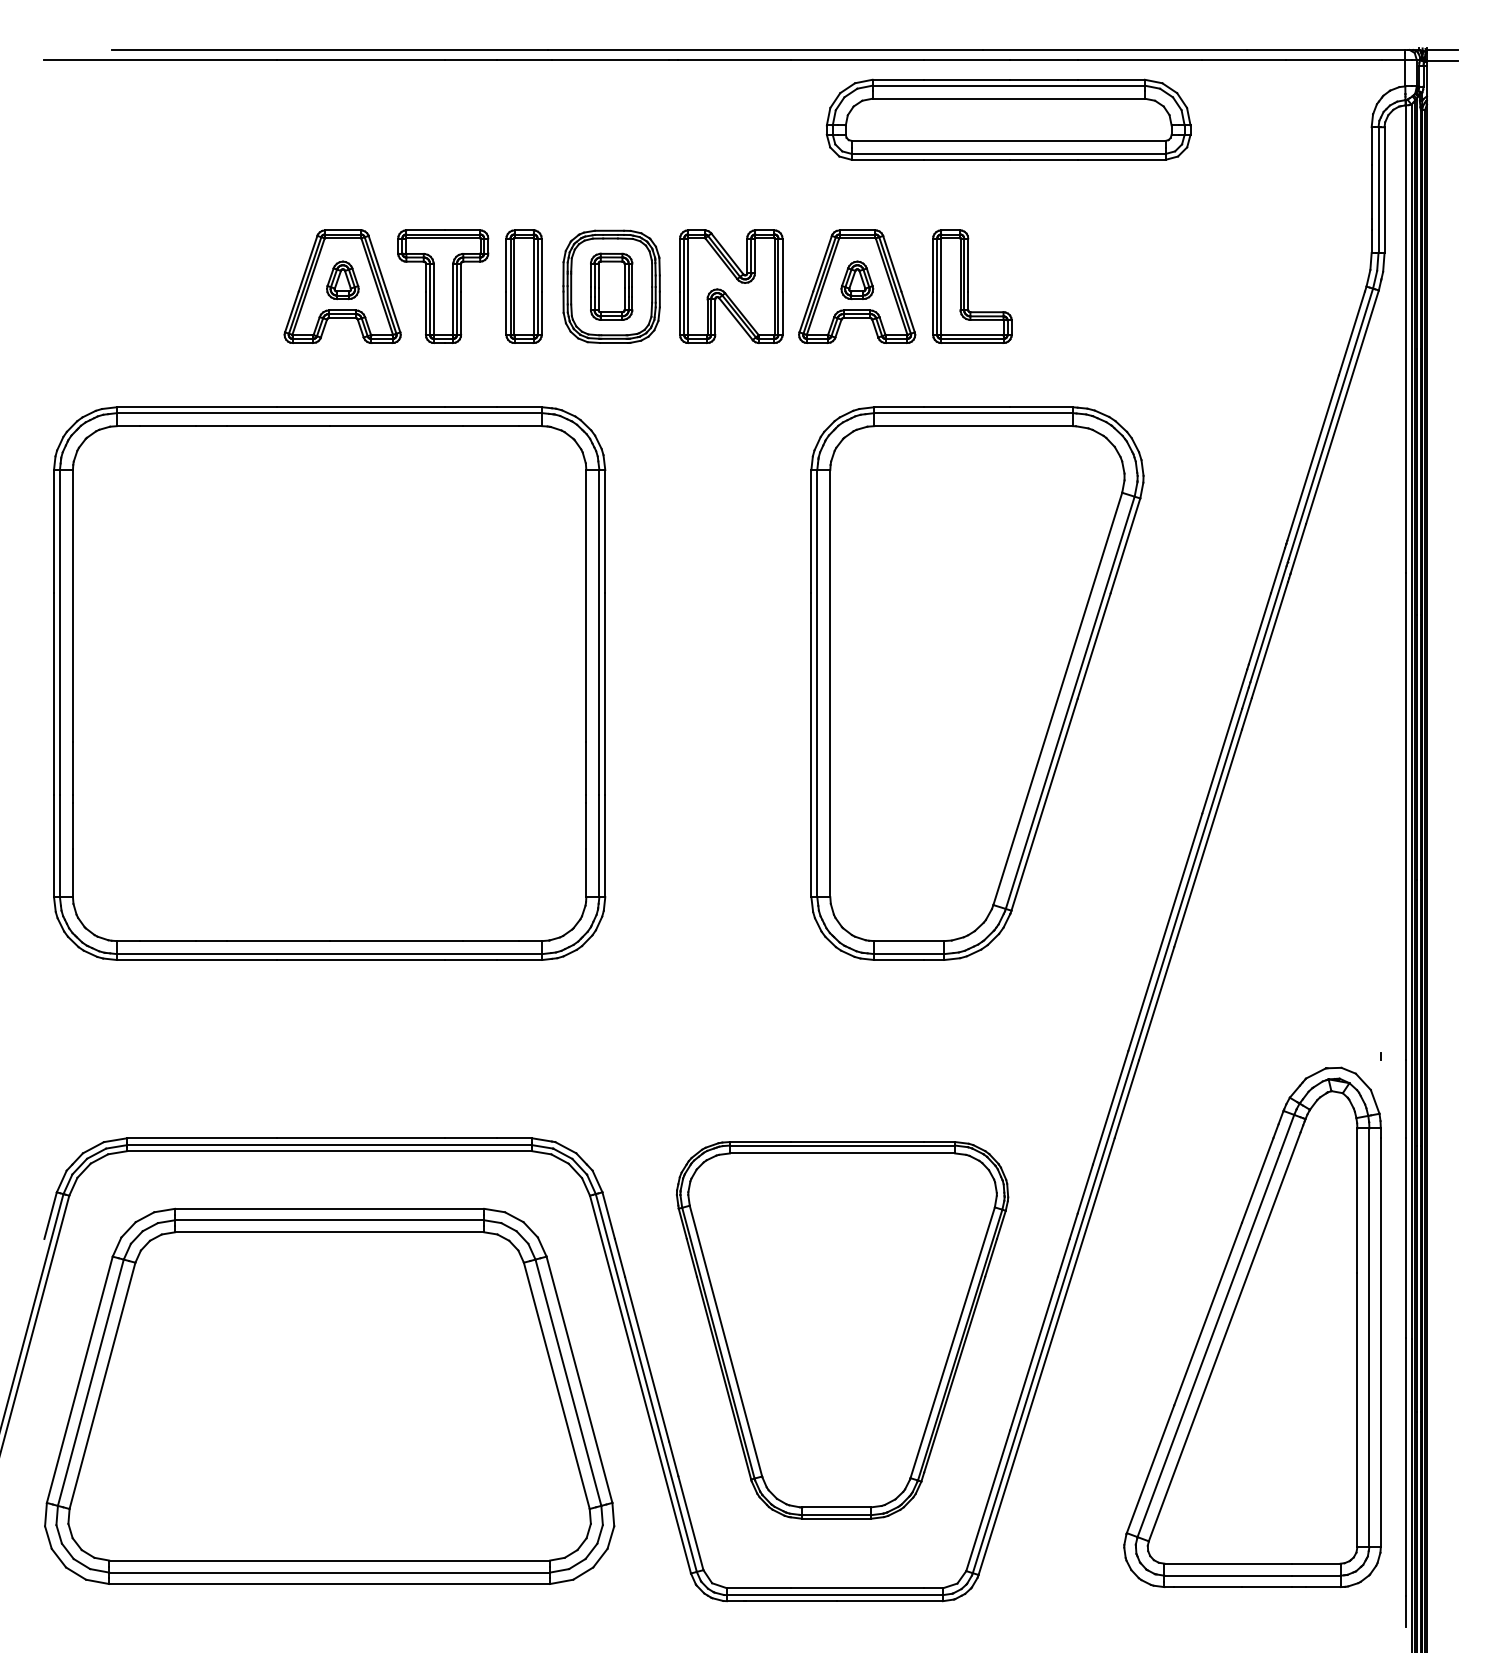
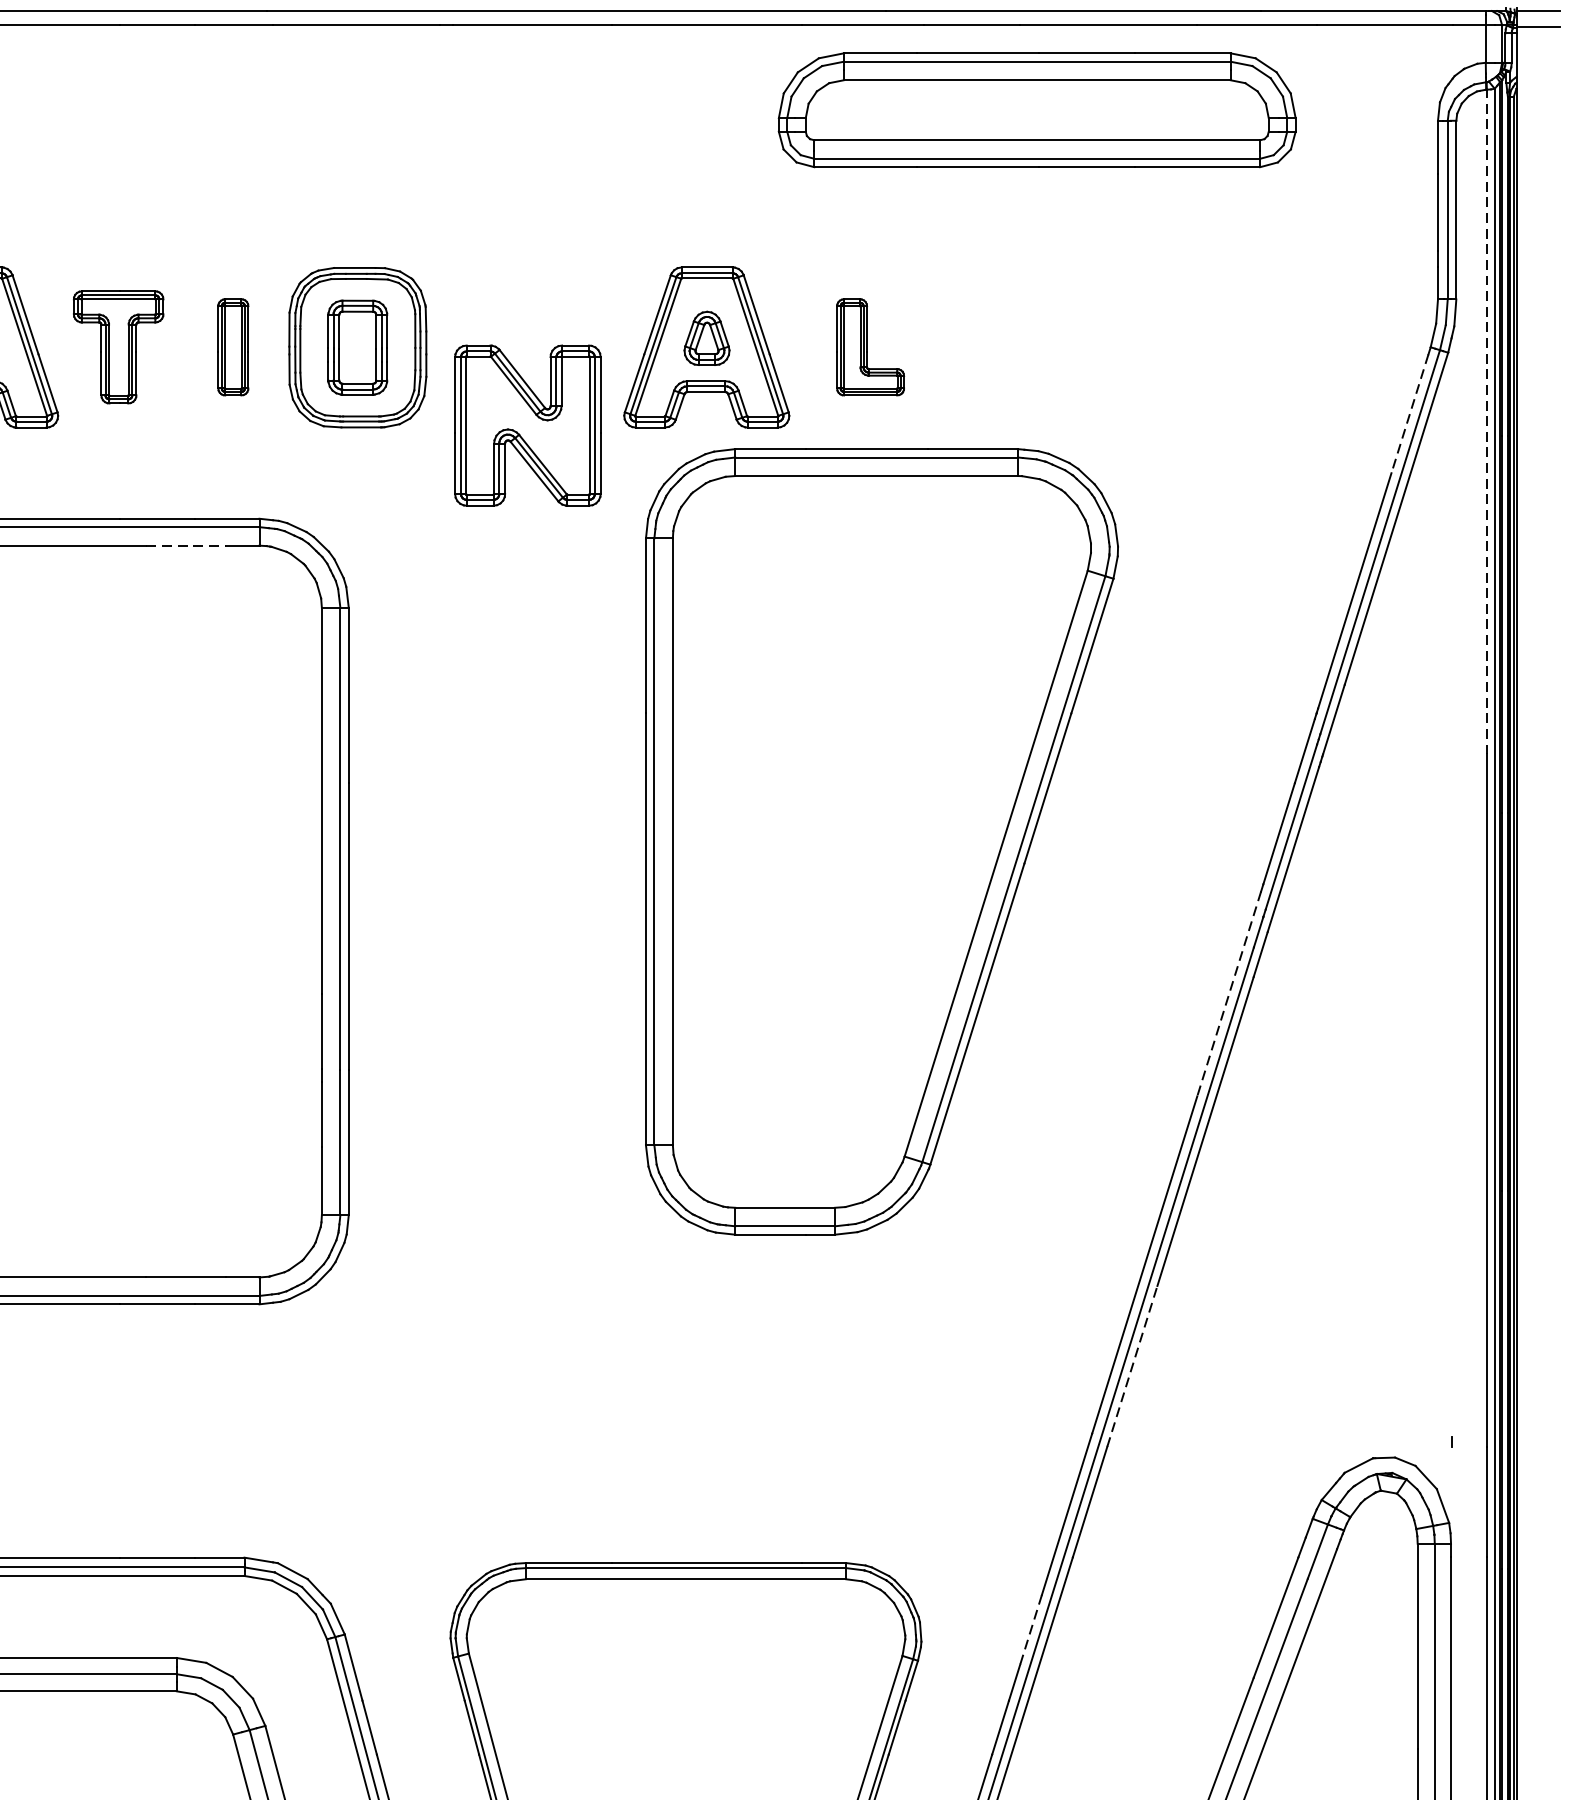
part: (1008, 119) -> (1036, 109), moved
part: (443, 286) -> (118, 347), size x0.7
part: (523, 286) -> (232, 347), size x0.6
part: (731, 286) -> (528, 425), moved
part: (972, 286) -> (870, 347), size x0.6
line: (1351, 333) -> (1409, 413), solid -> dashed
line: (1406, 339) -> (1487, 422), solid -> dashed
line: (491, 426) -> (187, 546), solid -> dashed
part: (977, 683) -> (882, 841), moved
line: (1224, 742) -> (1228, 995), solid -> dashed
line: (1156, 1003) -> (1132, 1366), solid -> dashed
line: (1085, 1189) -> (1031, 1630), solid -> dashed

